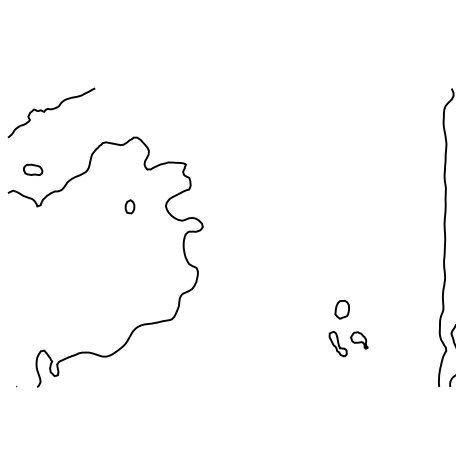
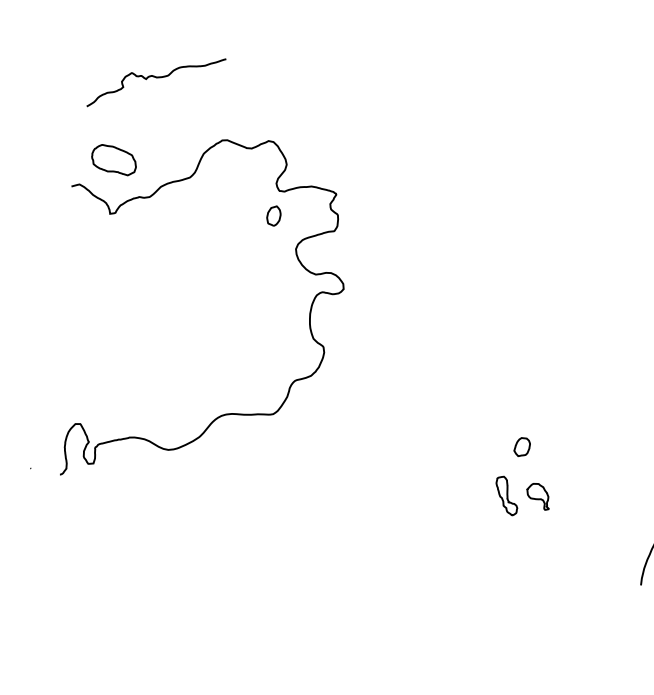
part: (32, 169) -> (113, 159), size x1.67
part: (129, 206) -> (273, 215), moved
part: (342, 309) -> (522, 446), size x0.71

